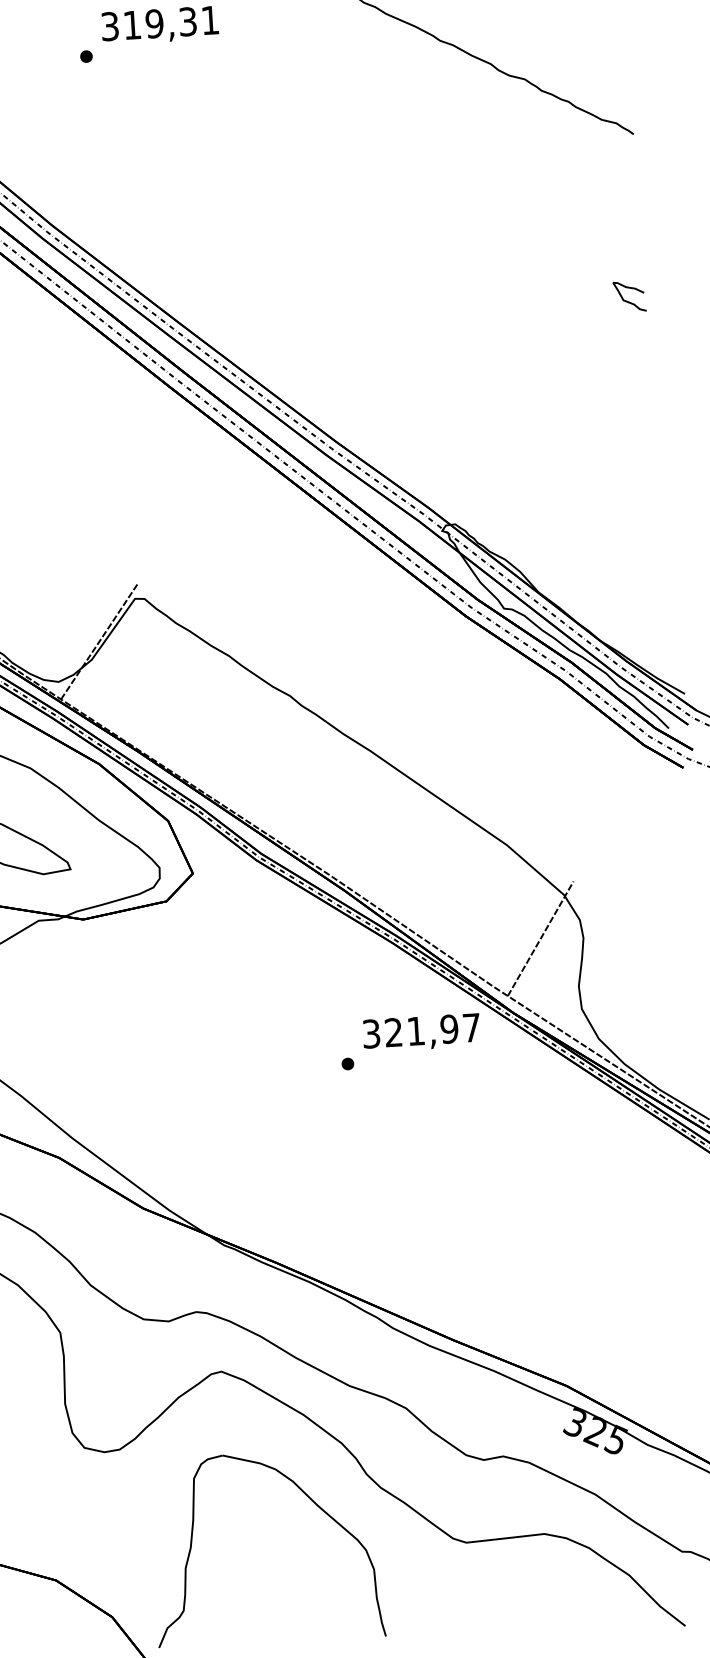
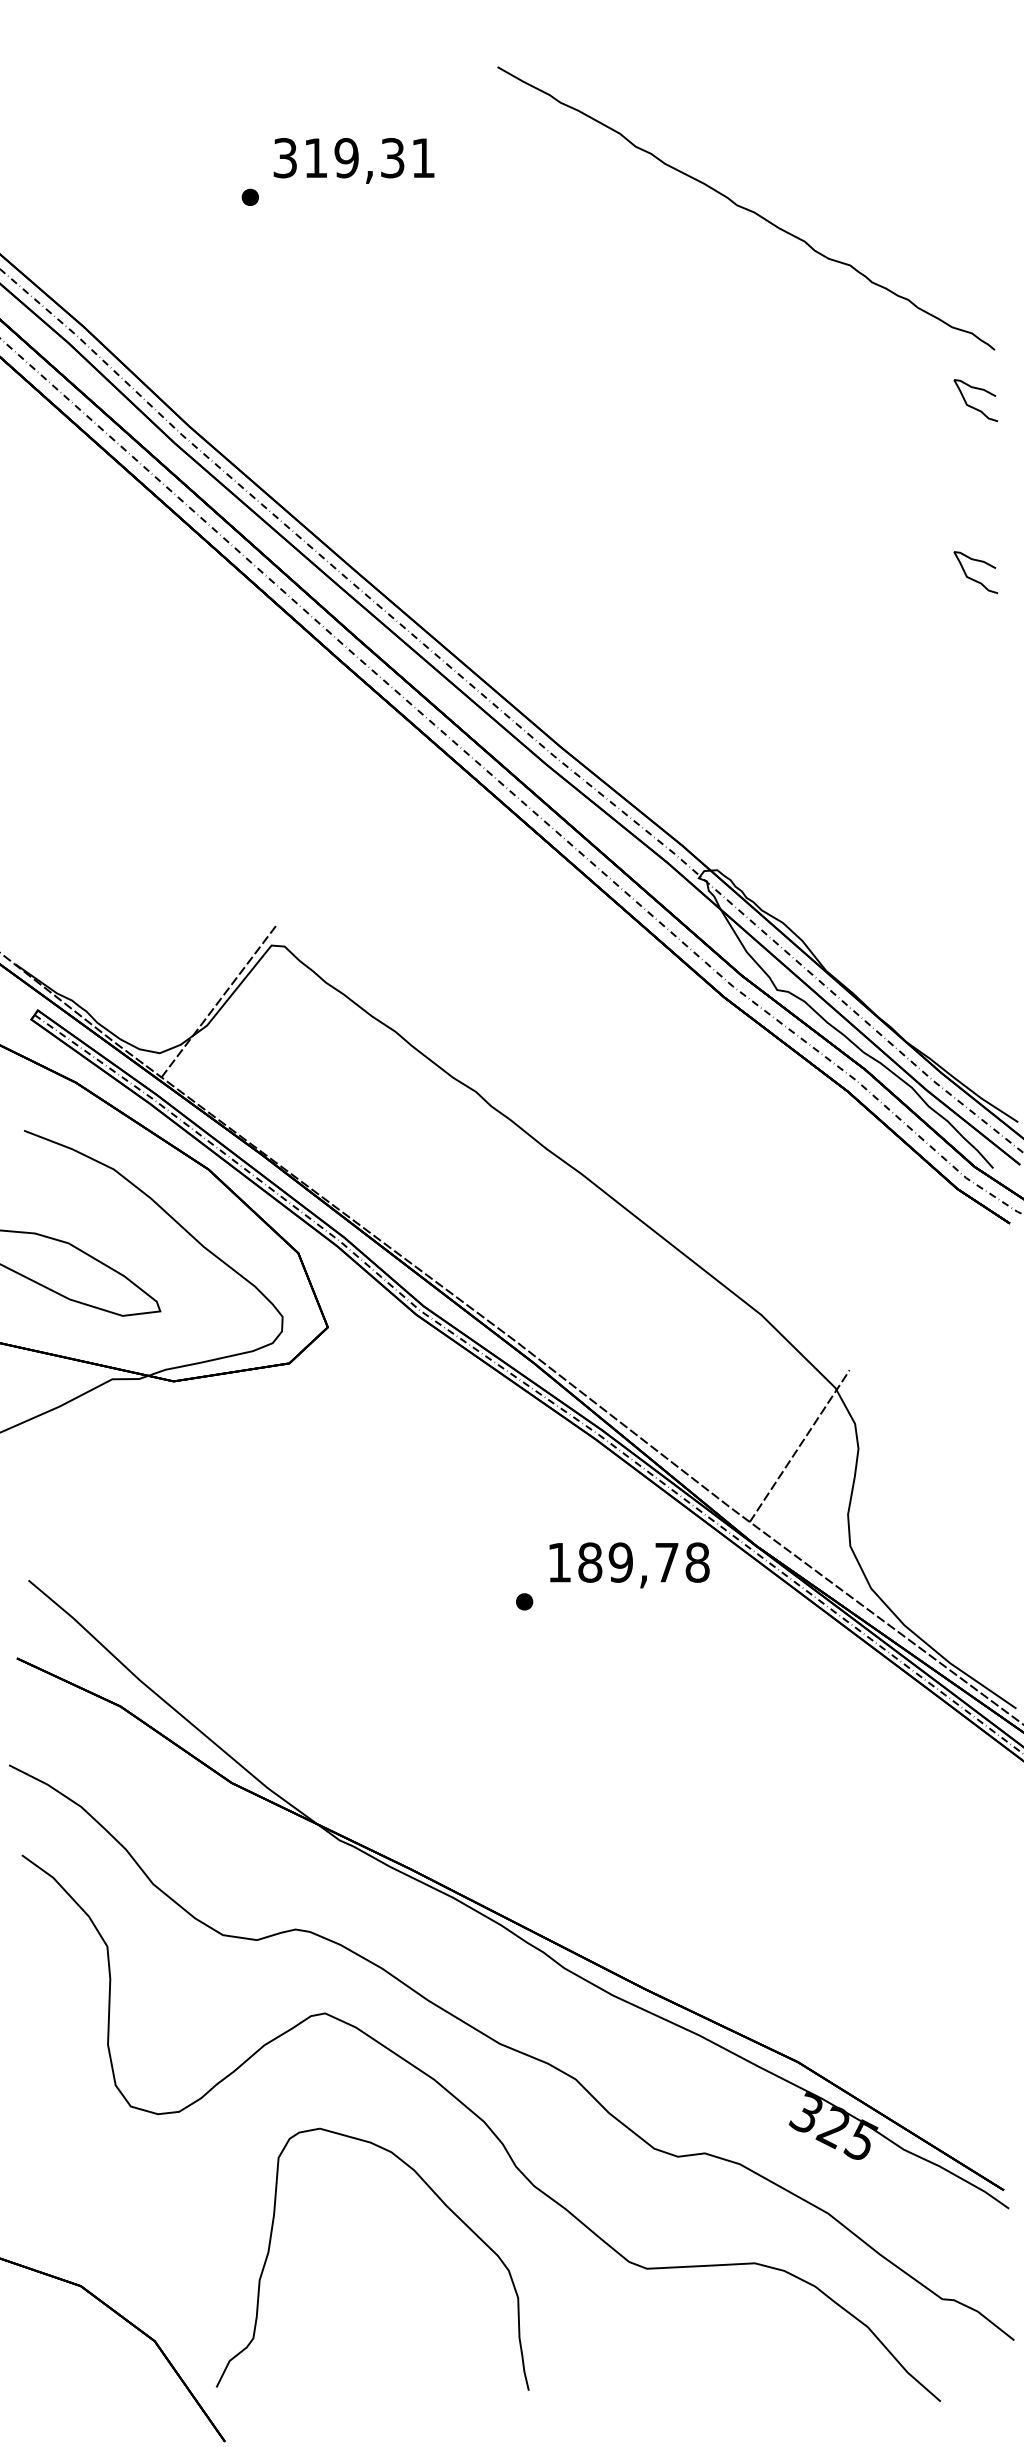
curve: (619, 176) -> (972, 406), added
text: (421, 1030) -> (628, 1562), 321,97 -> 189,78

